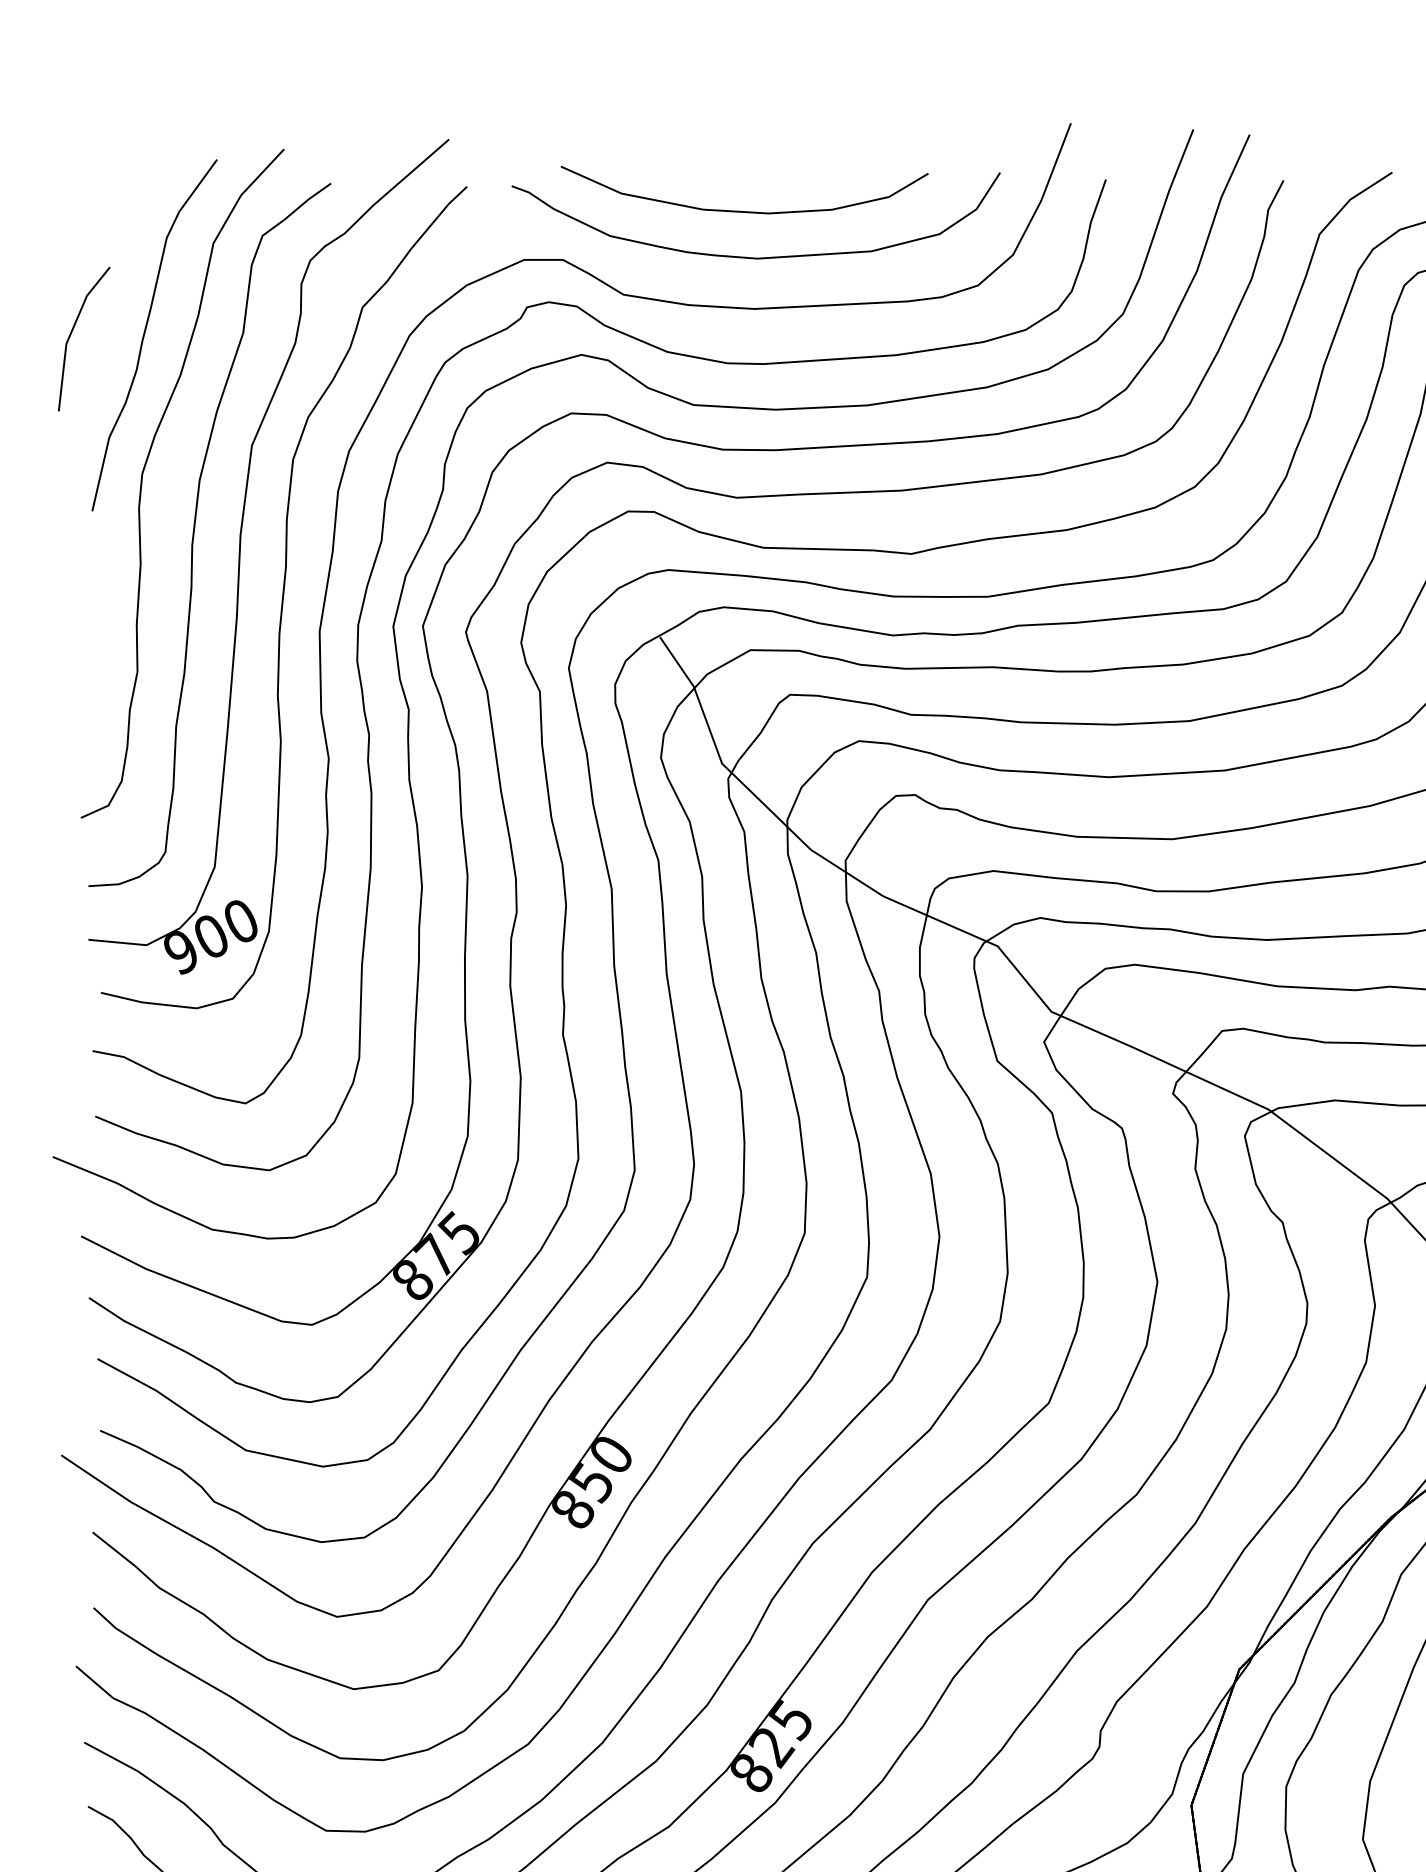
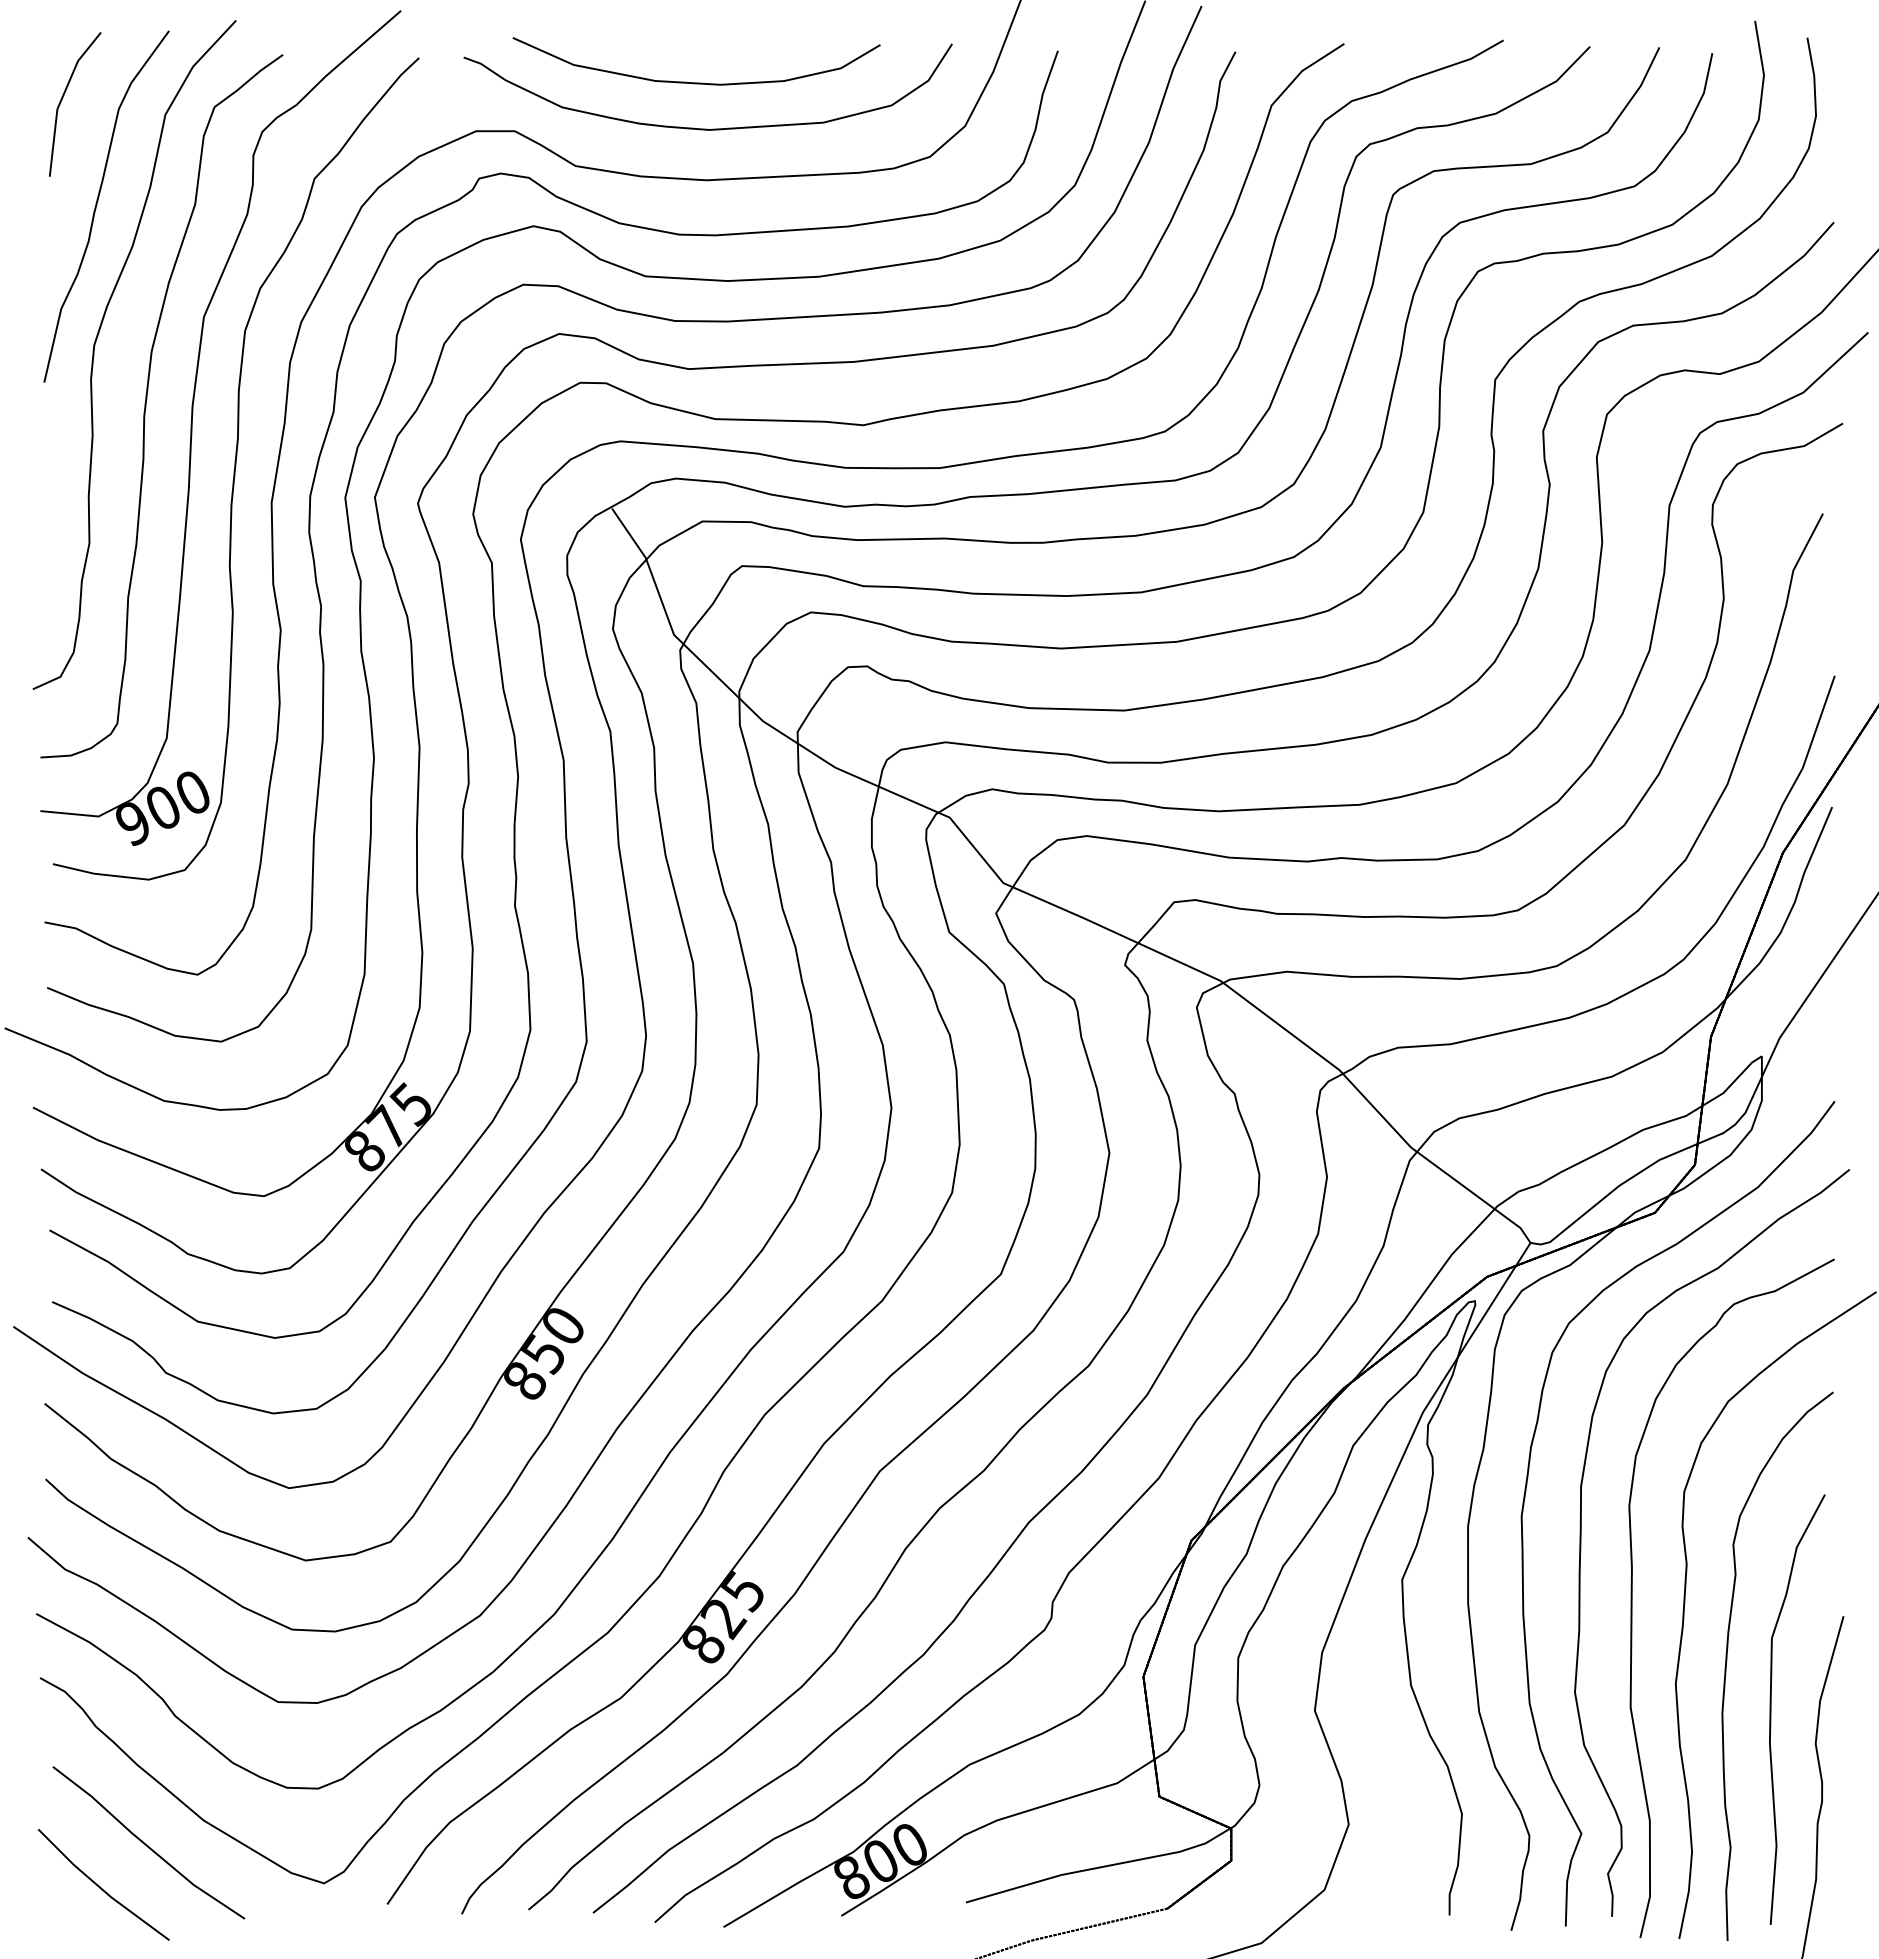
part: (71, 335) -> (62, 100), moved

